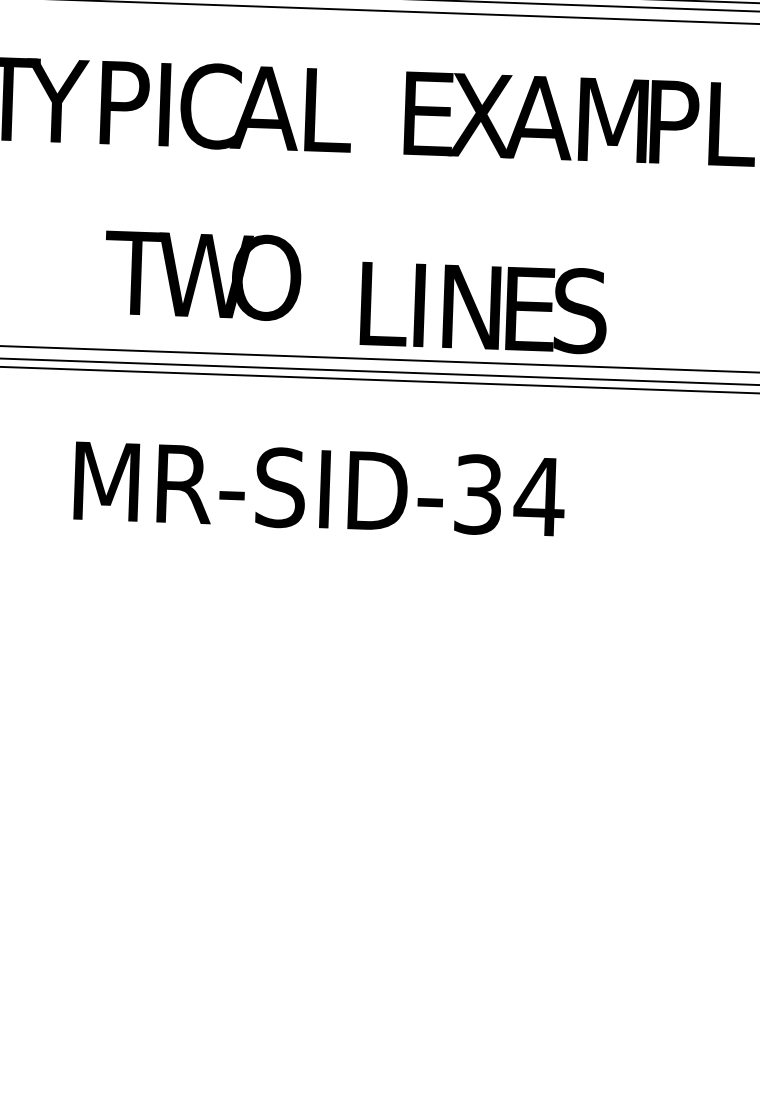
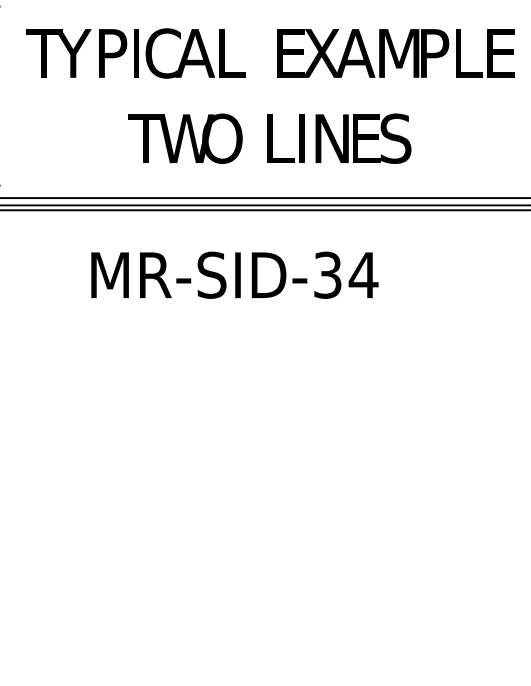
text: (203, 275) -> (185, 138), moved
text: (484, 307) -> (339, 138), moved

